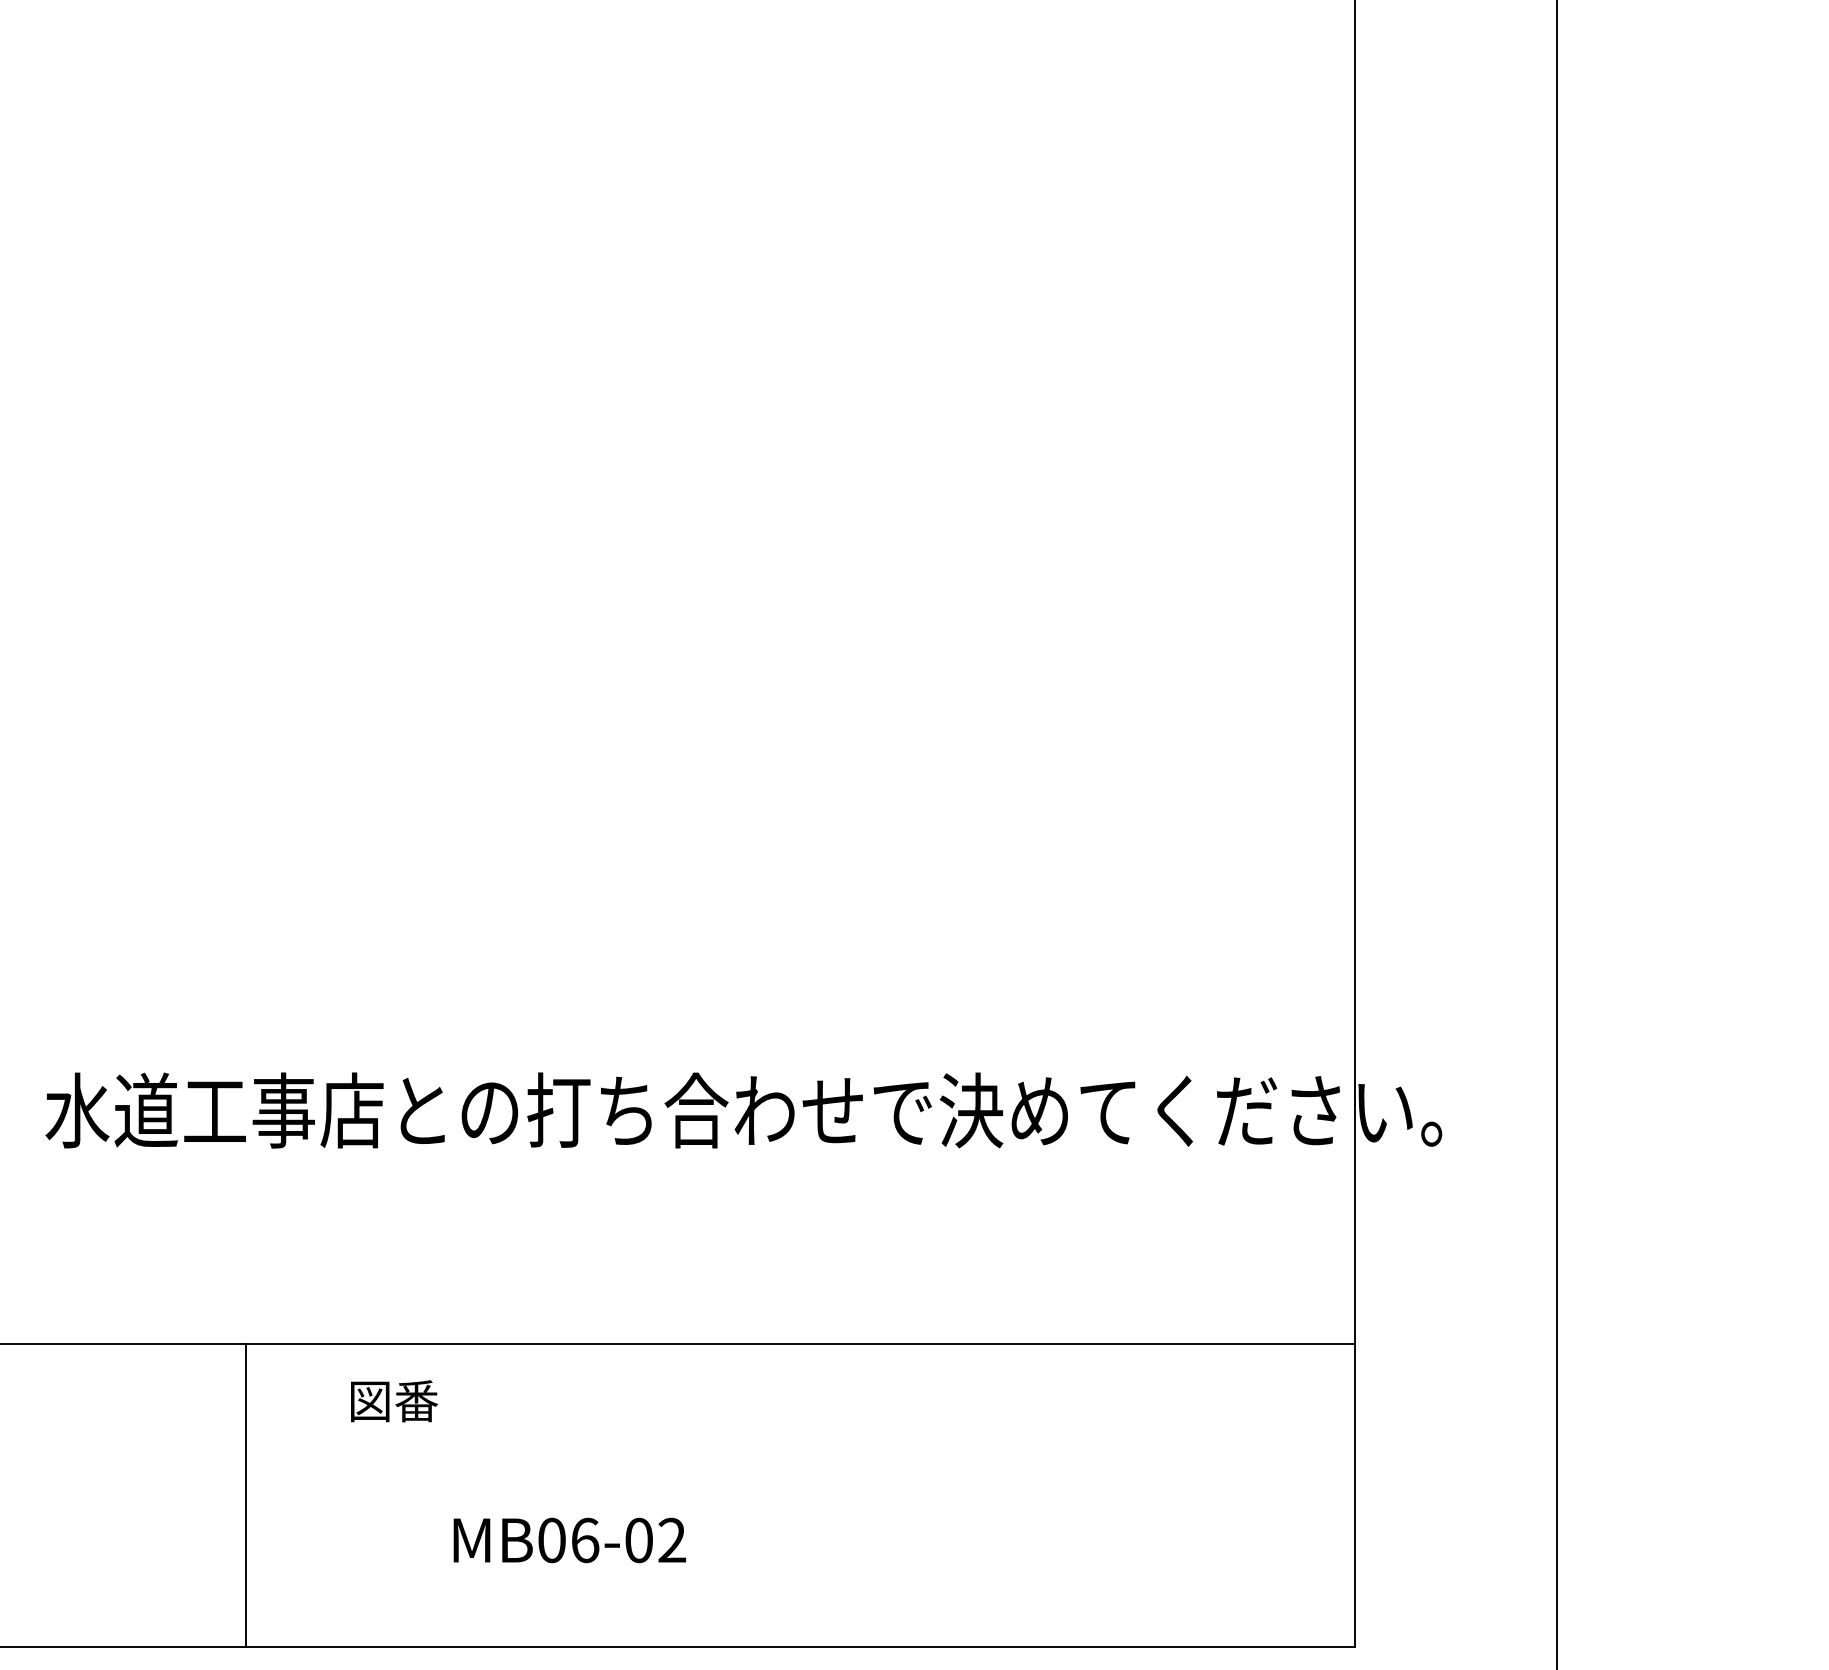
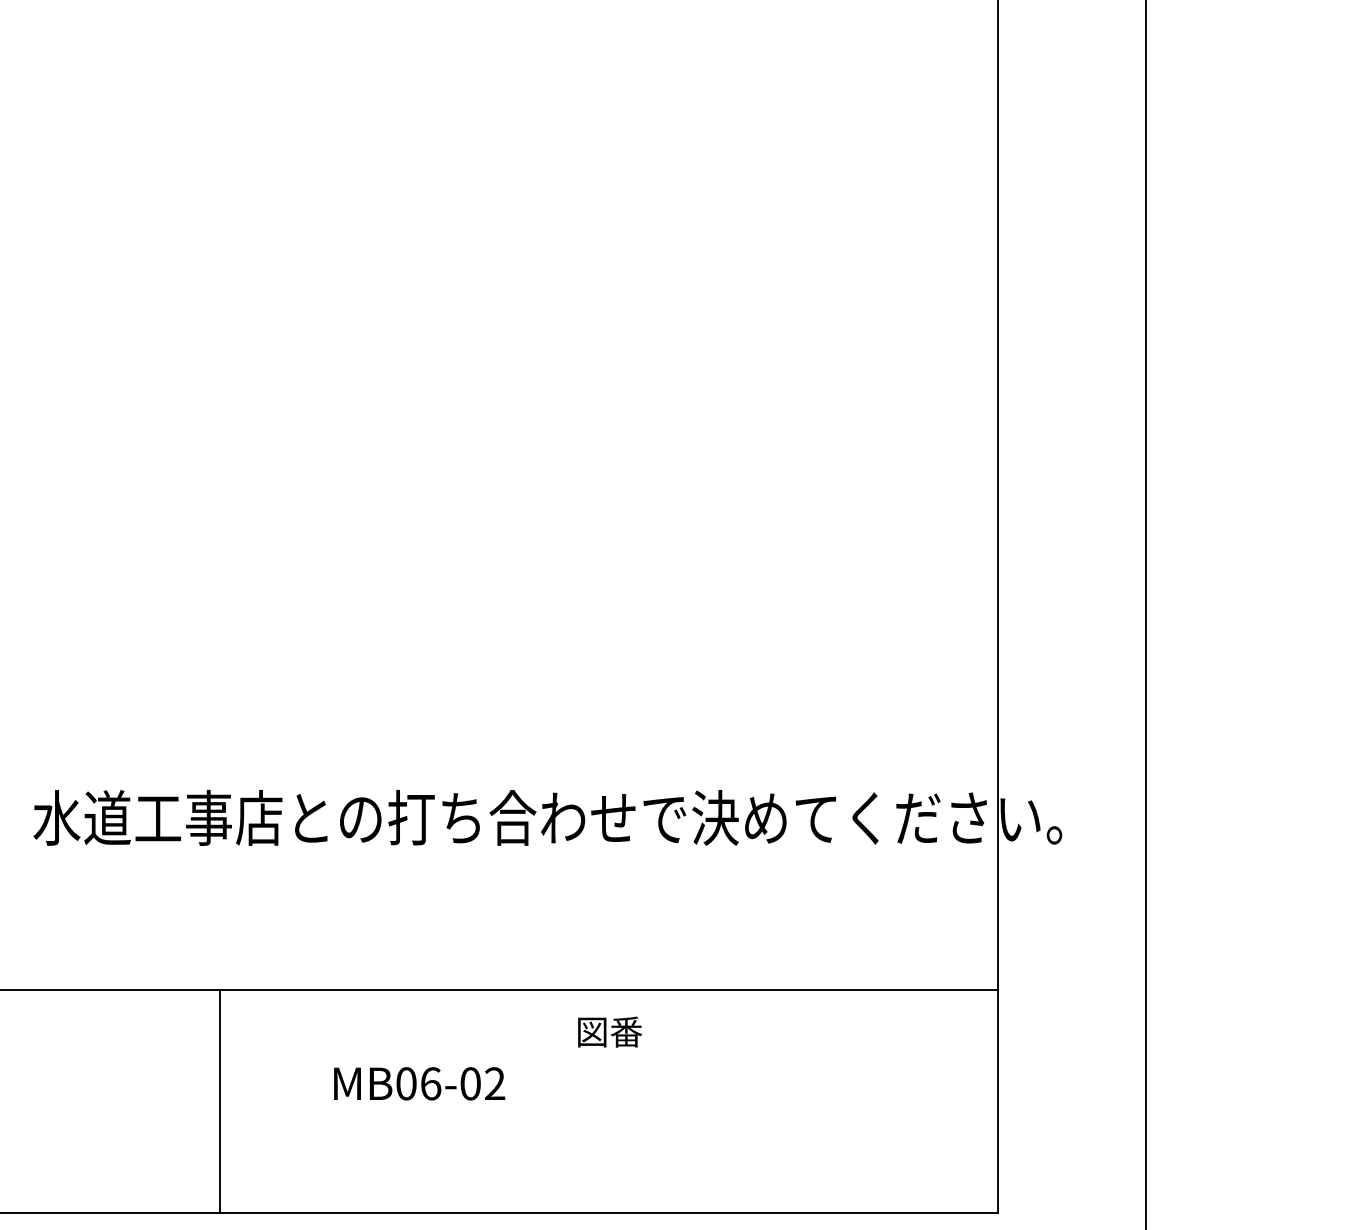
text: (394, 1401) -> (610, 1032), moved
line: (246, 1495) -> (220, 1101), moved
text: (569, 1540) -> (419, 1083), moved

